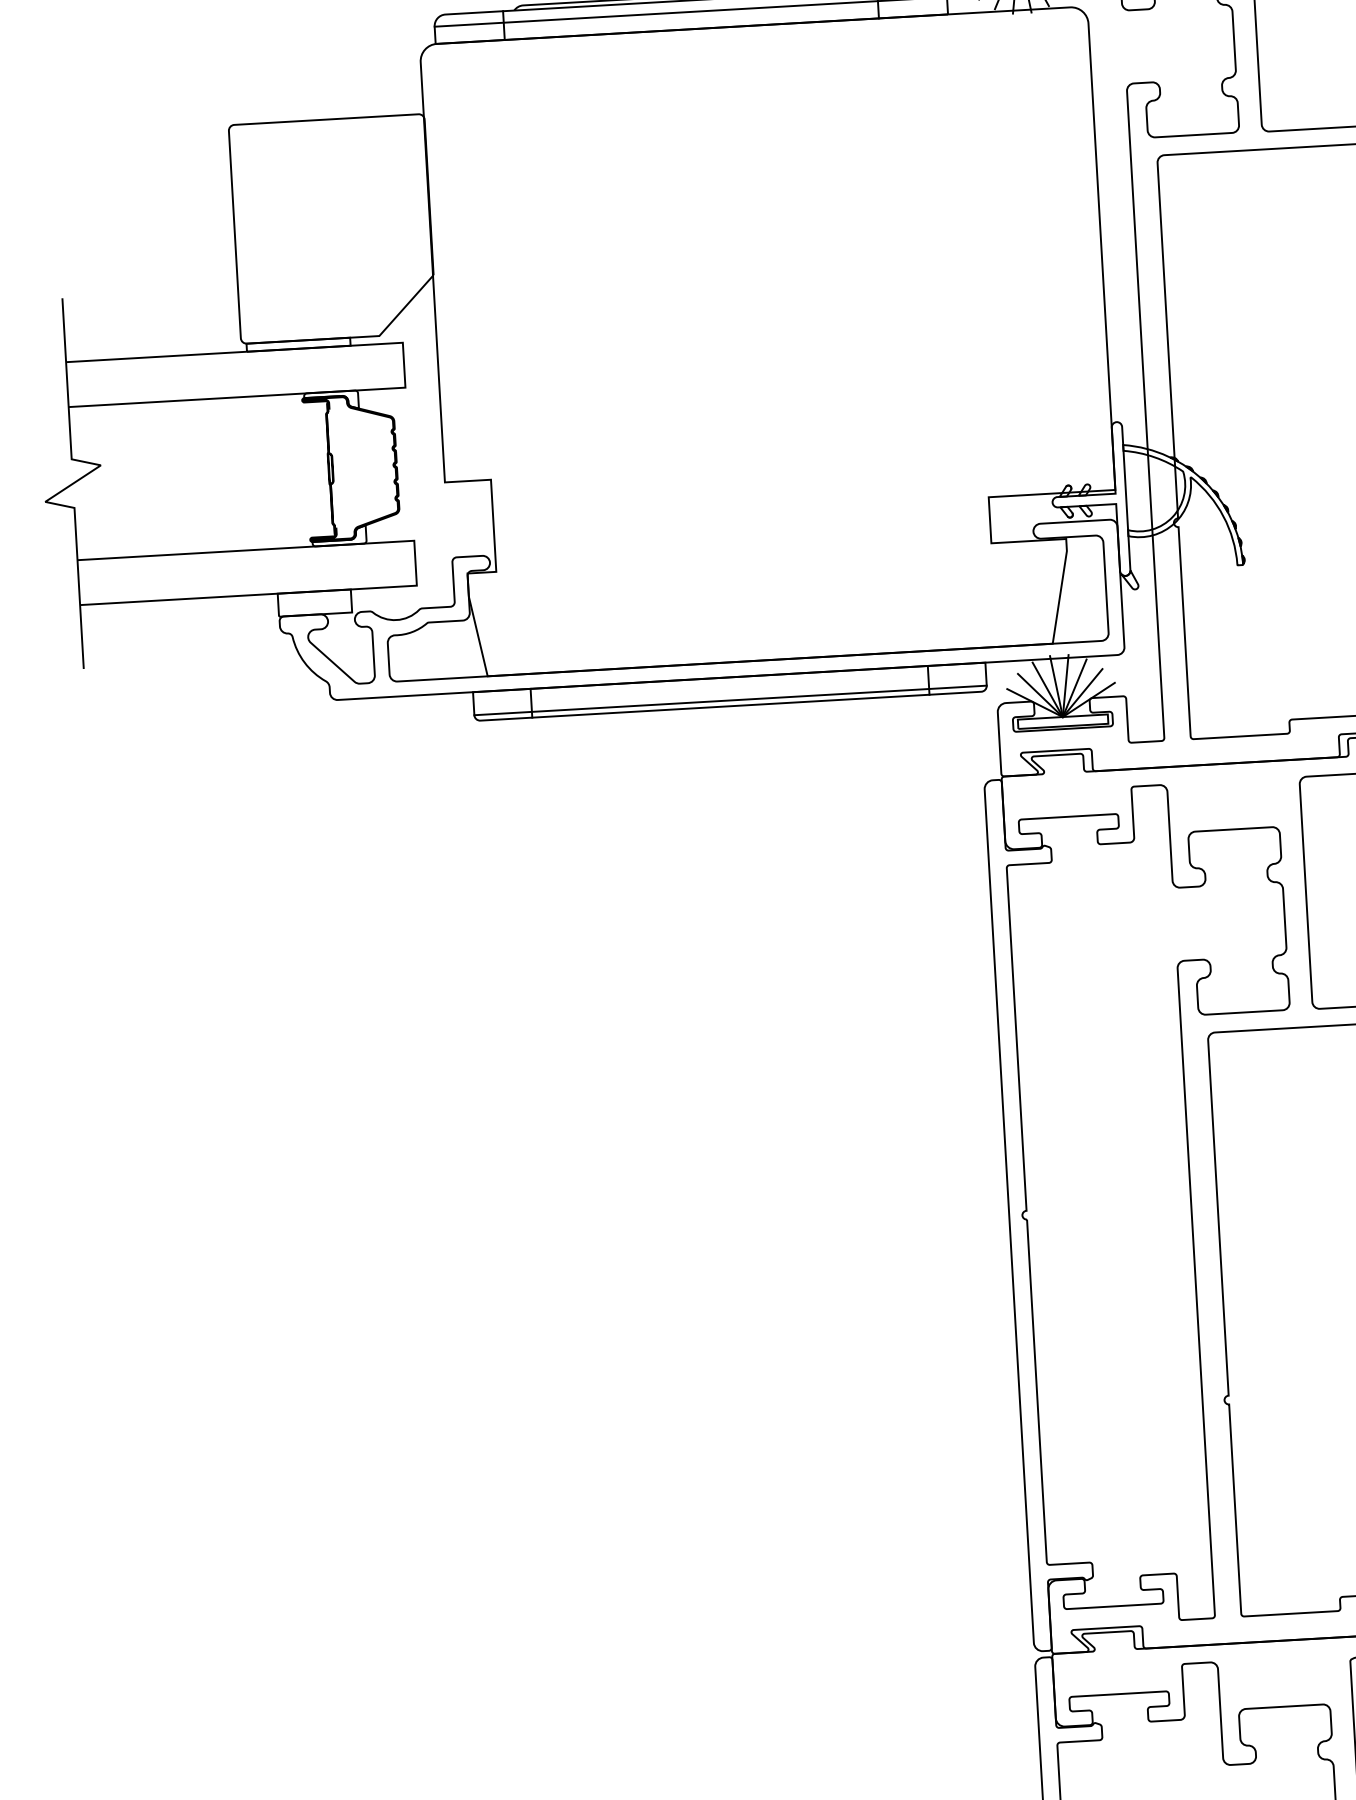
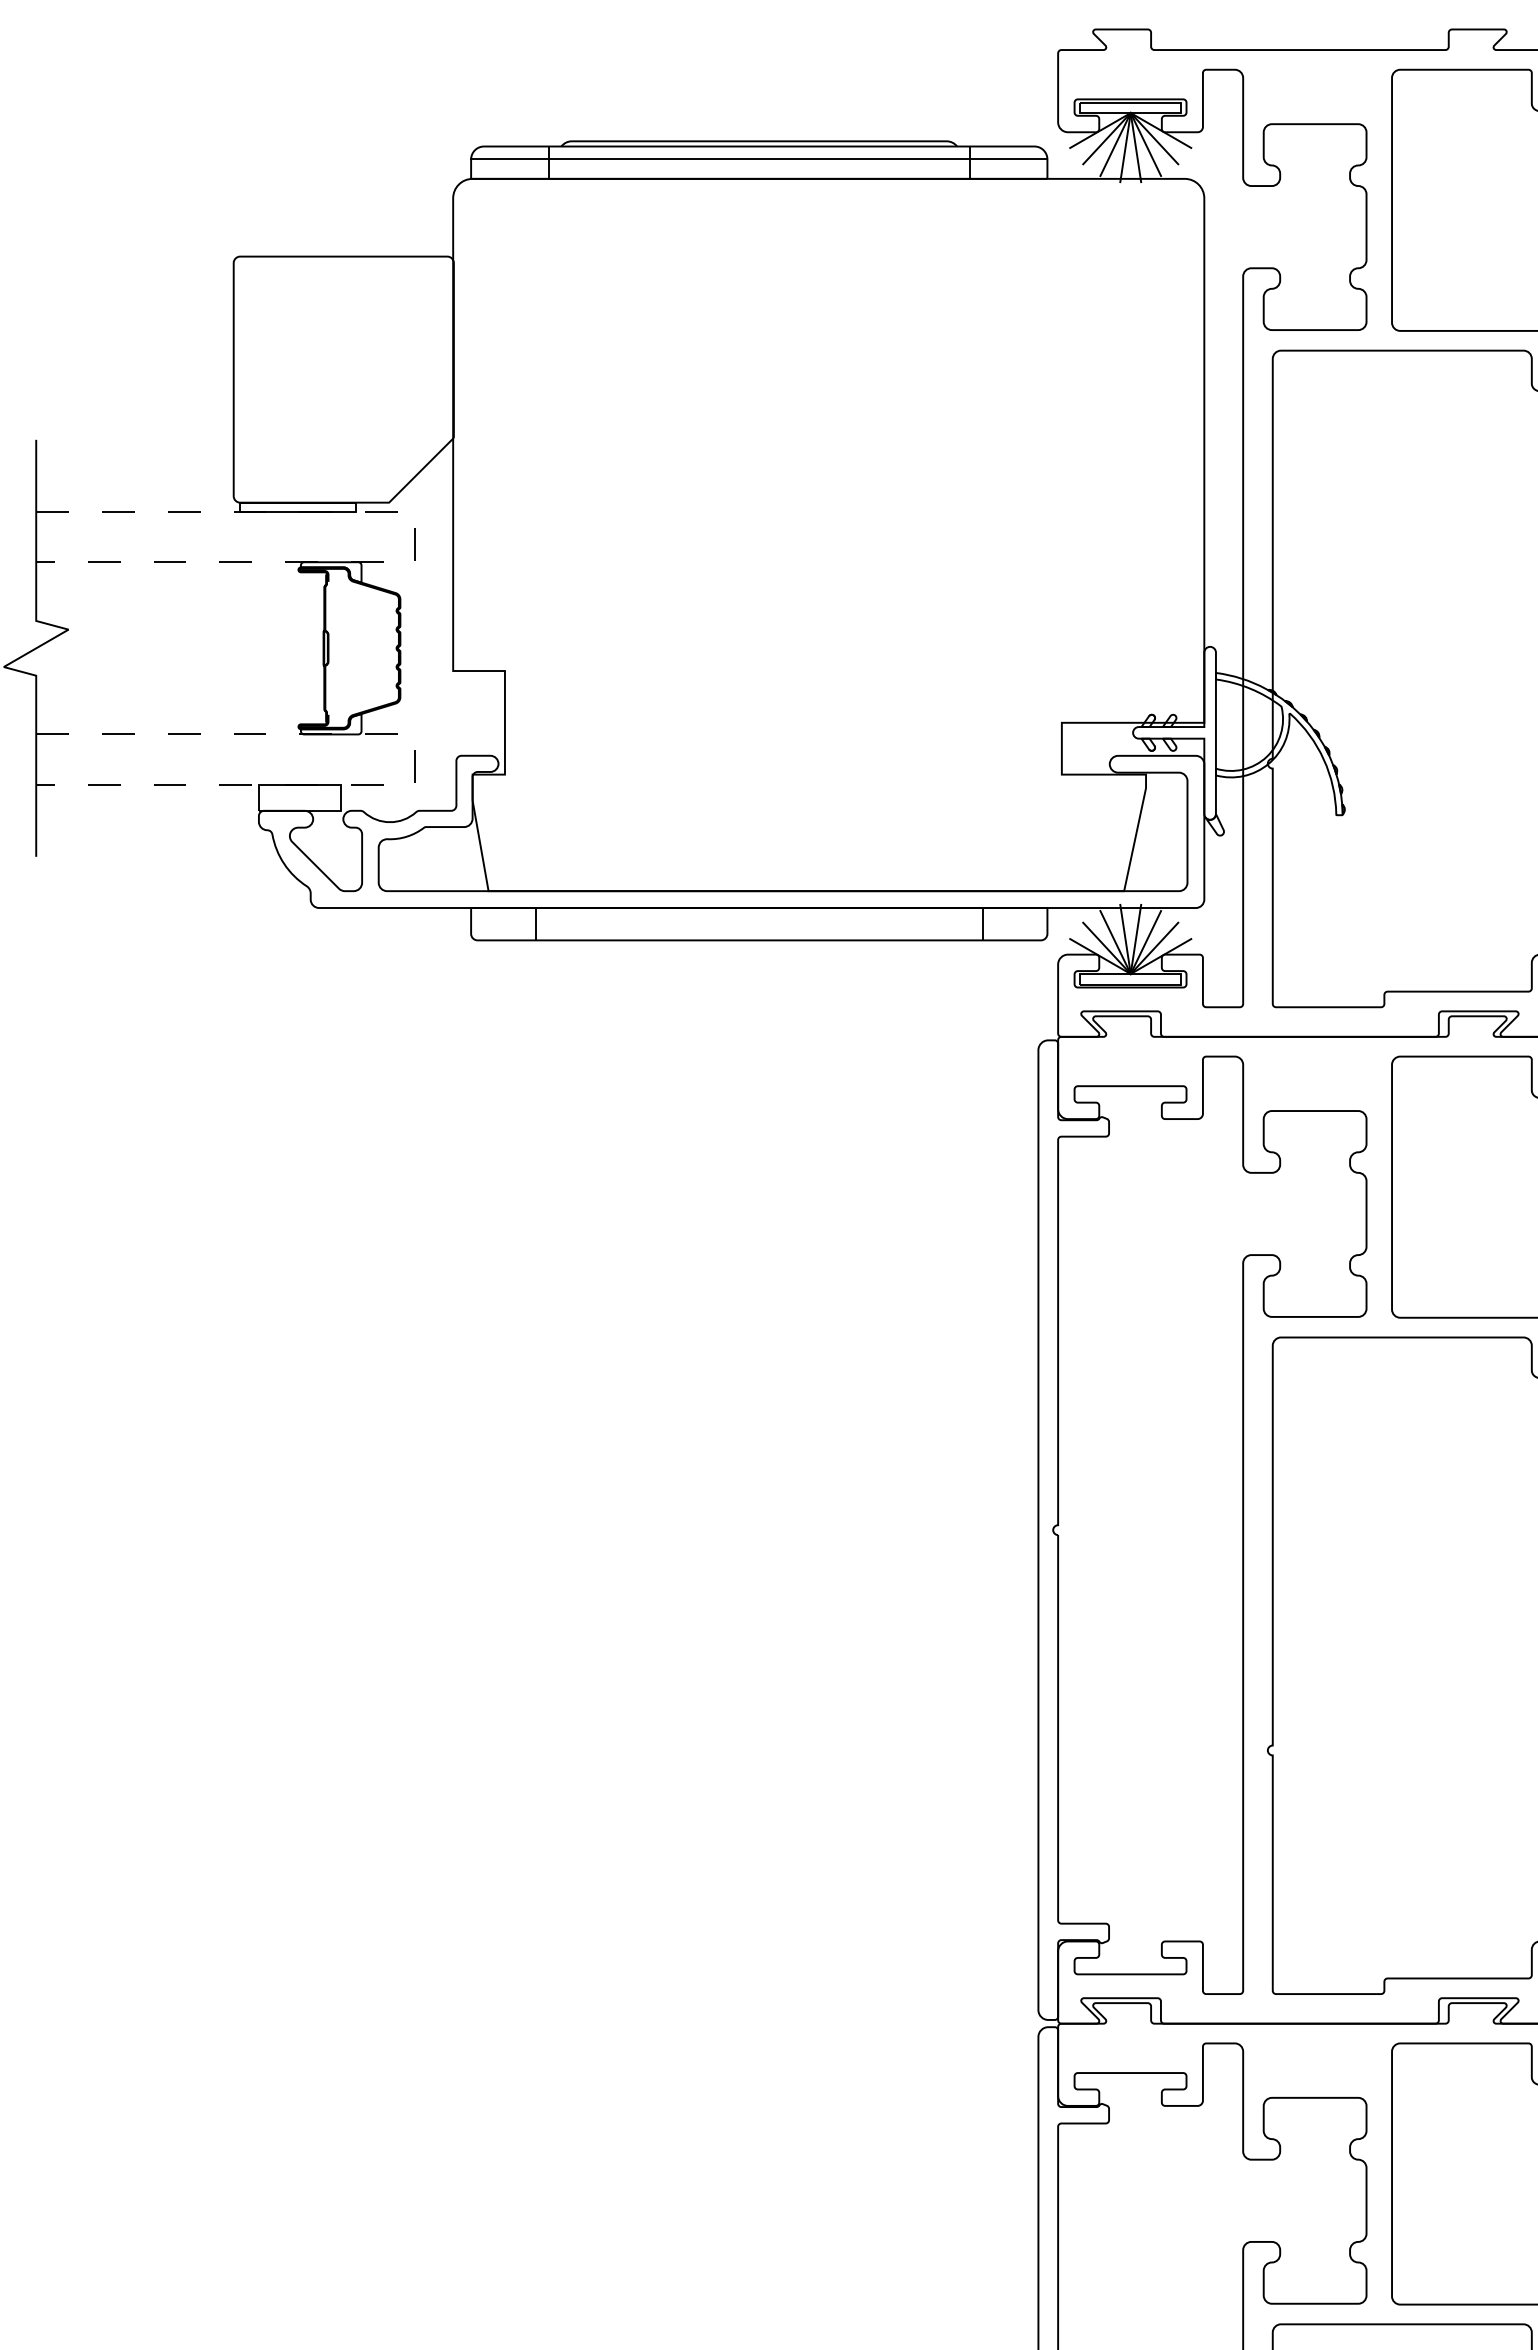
line: (404, 365) -> (415, 537), solid -> dashed
line: (416, 563) -> (415, 760), solid -> dashed
line: (730, 700) -> (759, 933), removed

